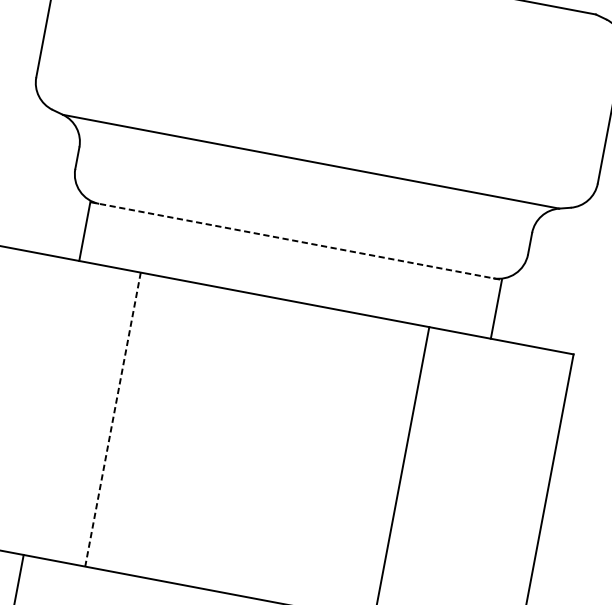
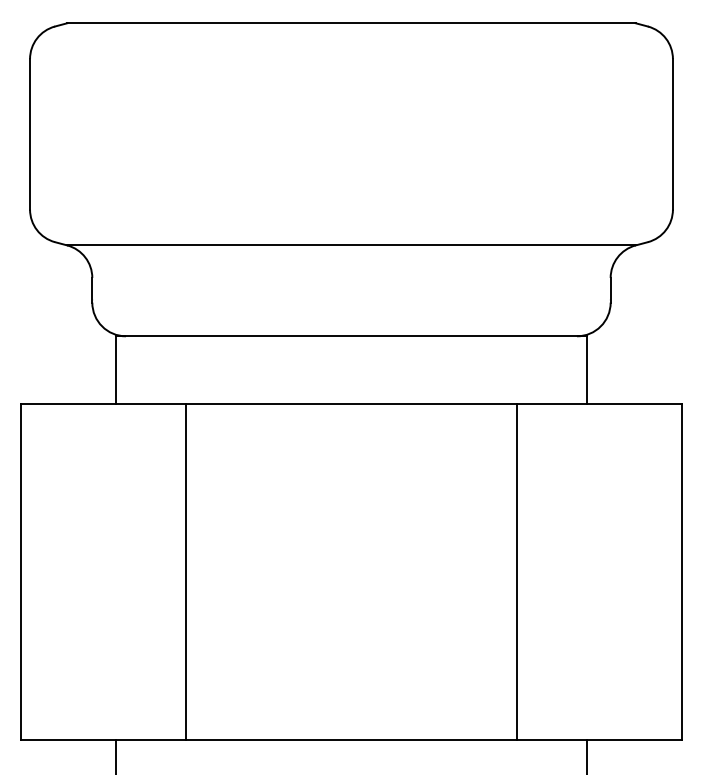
line: (296, 241) -> (351, 336), dashed -> solid
line: (113, 420) -> (186, 572), dashed -> solid

